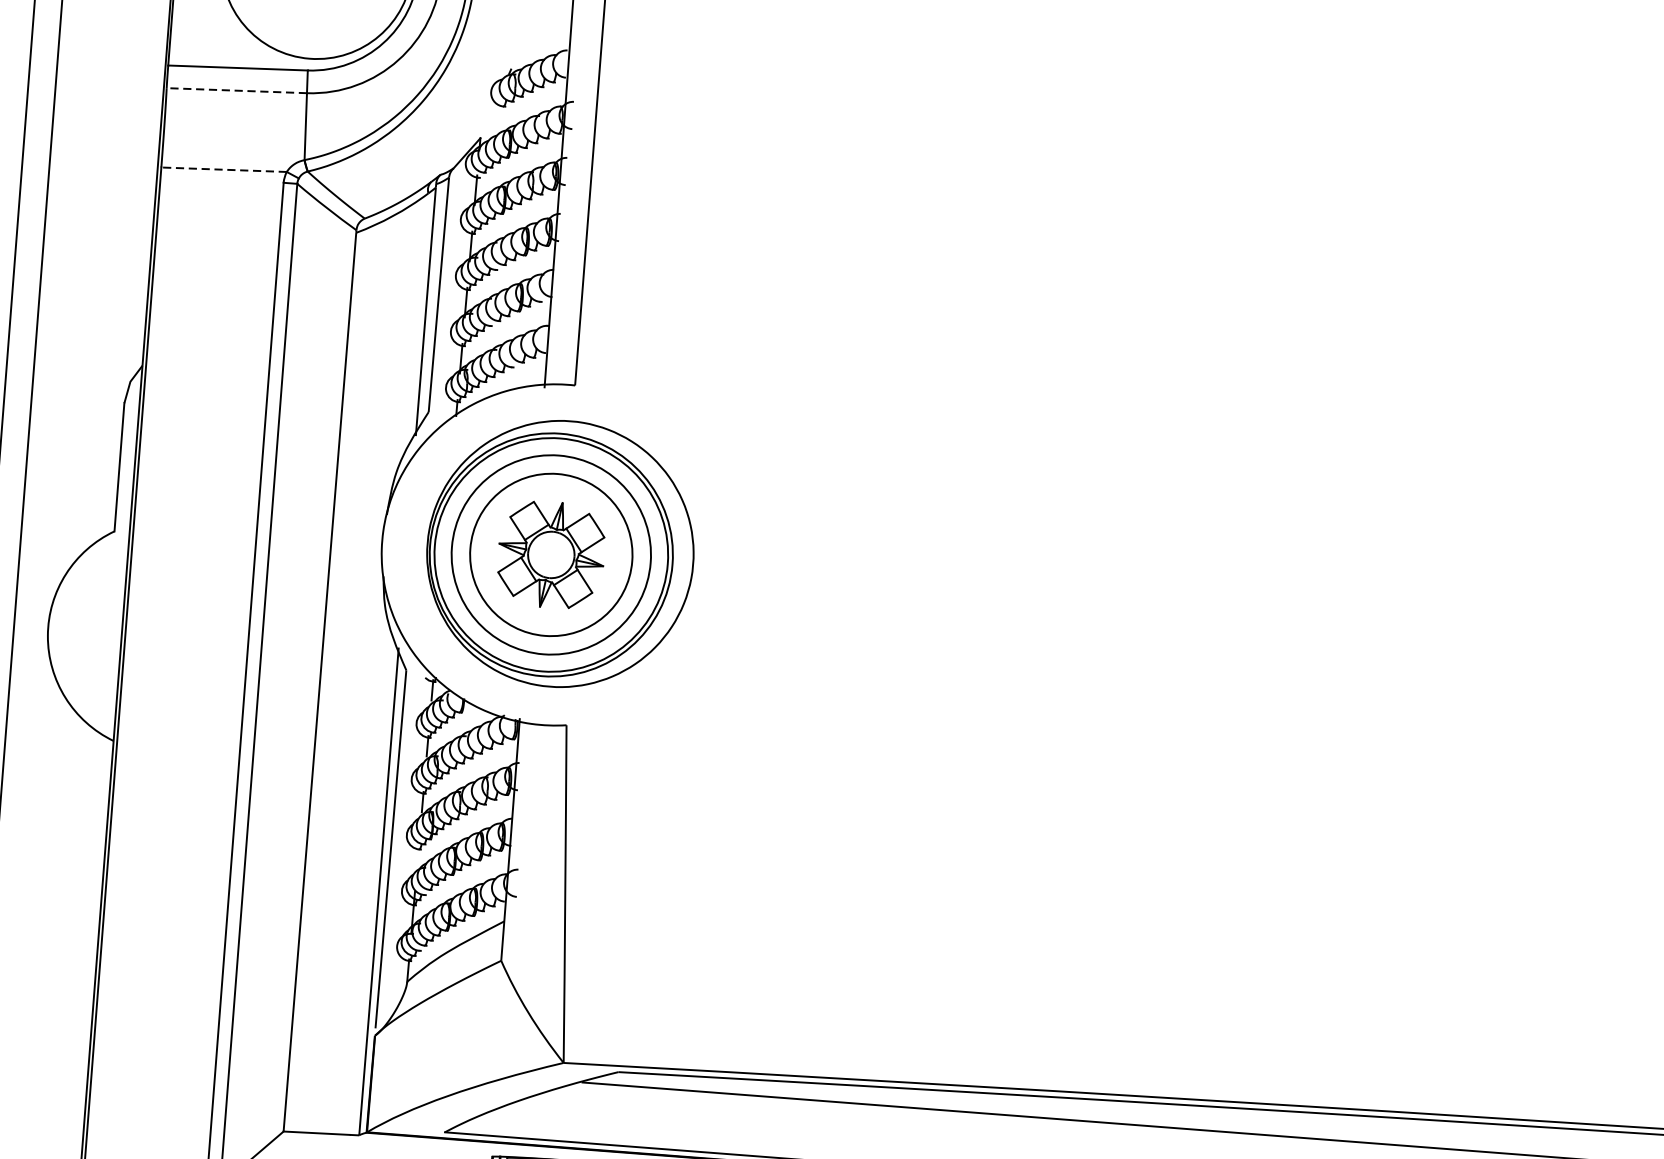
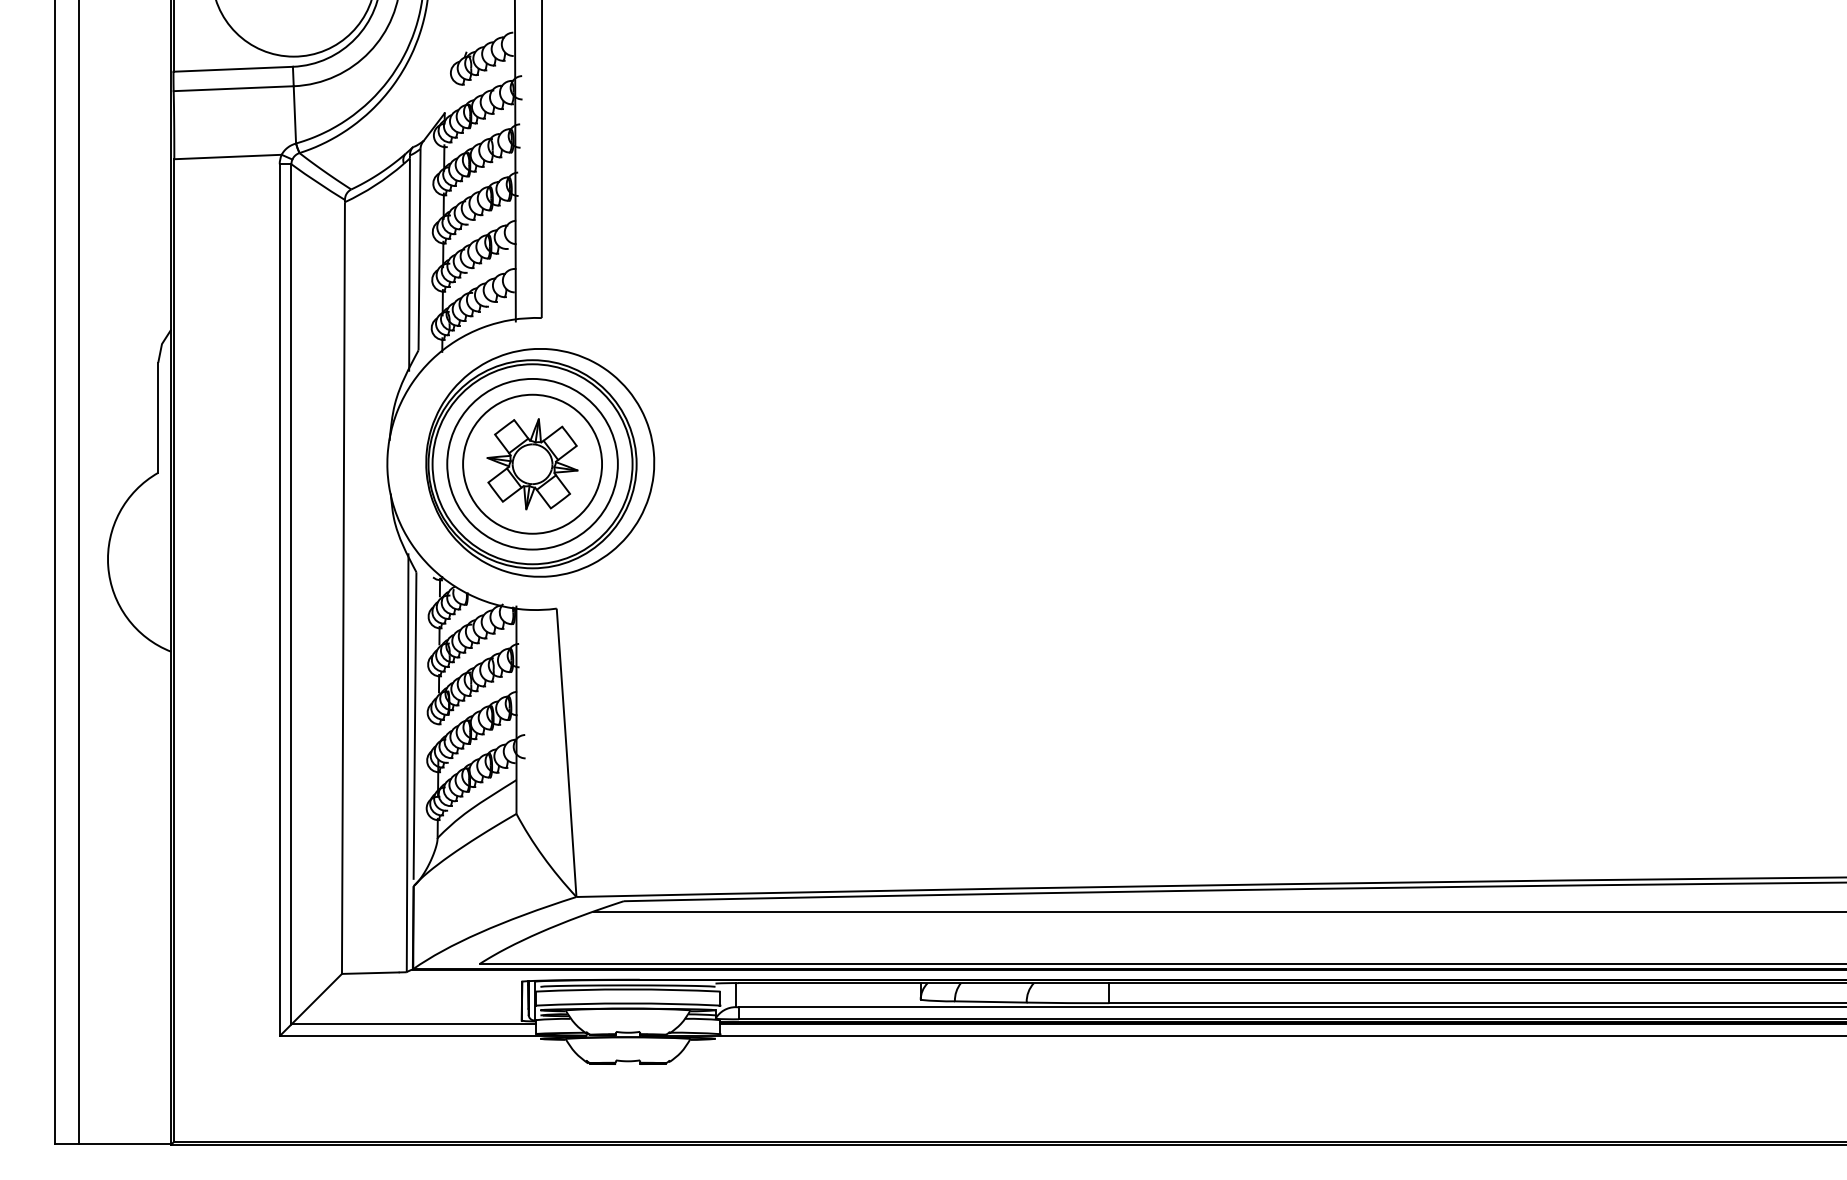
line: (236, 90) -> (233, 88), dashed -> solid
line: (224, 170) -> (228, 157), dashed -> solid

